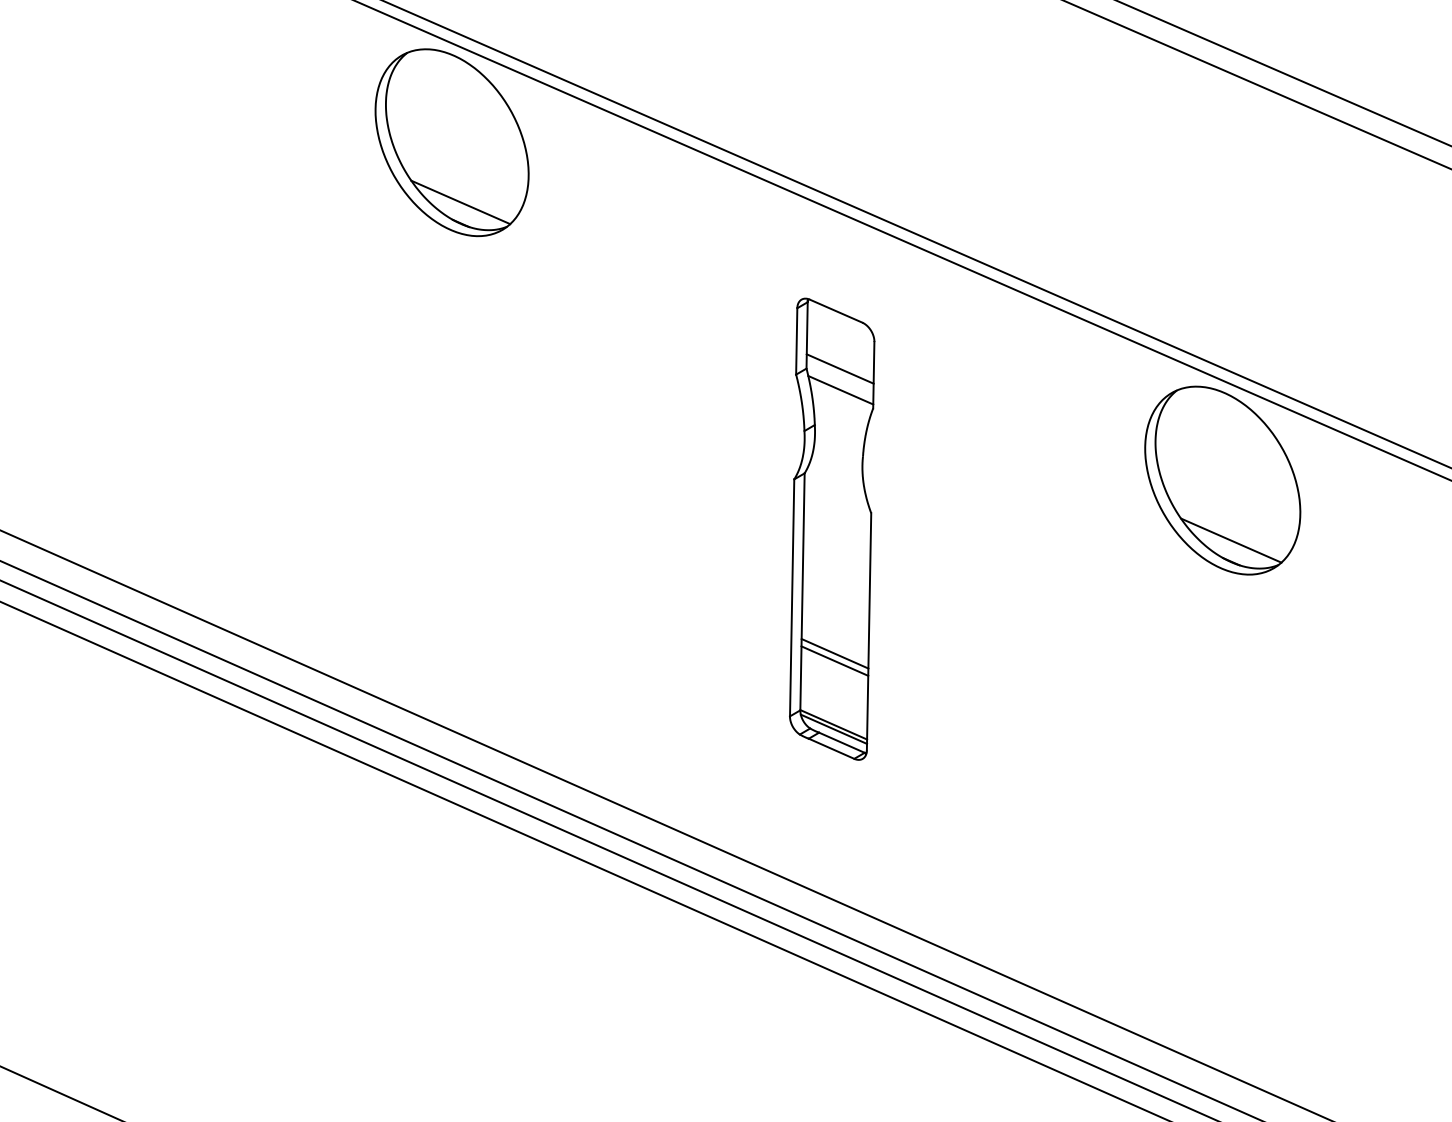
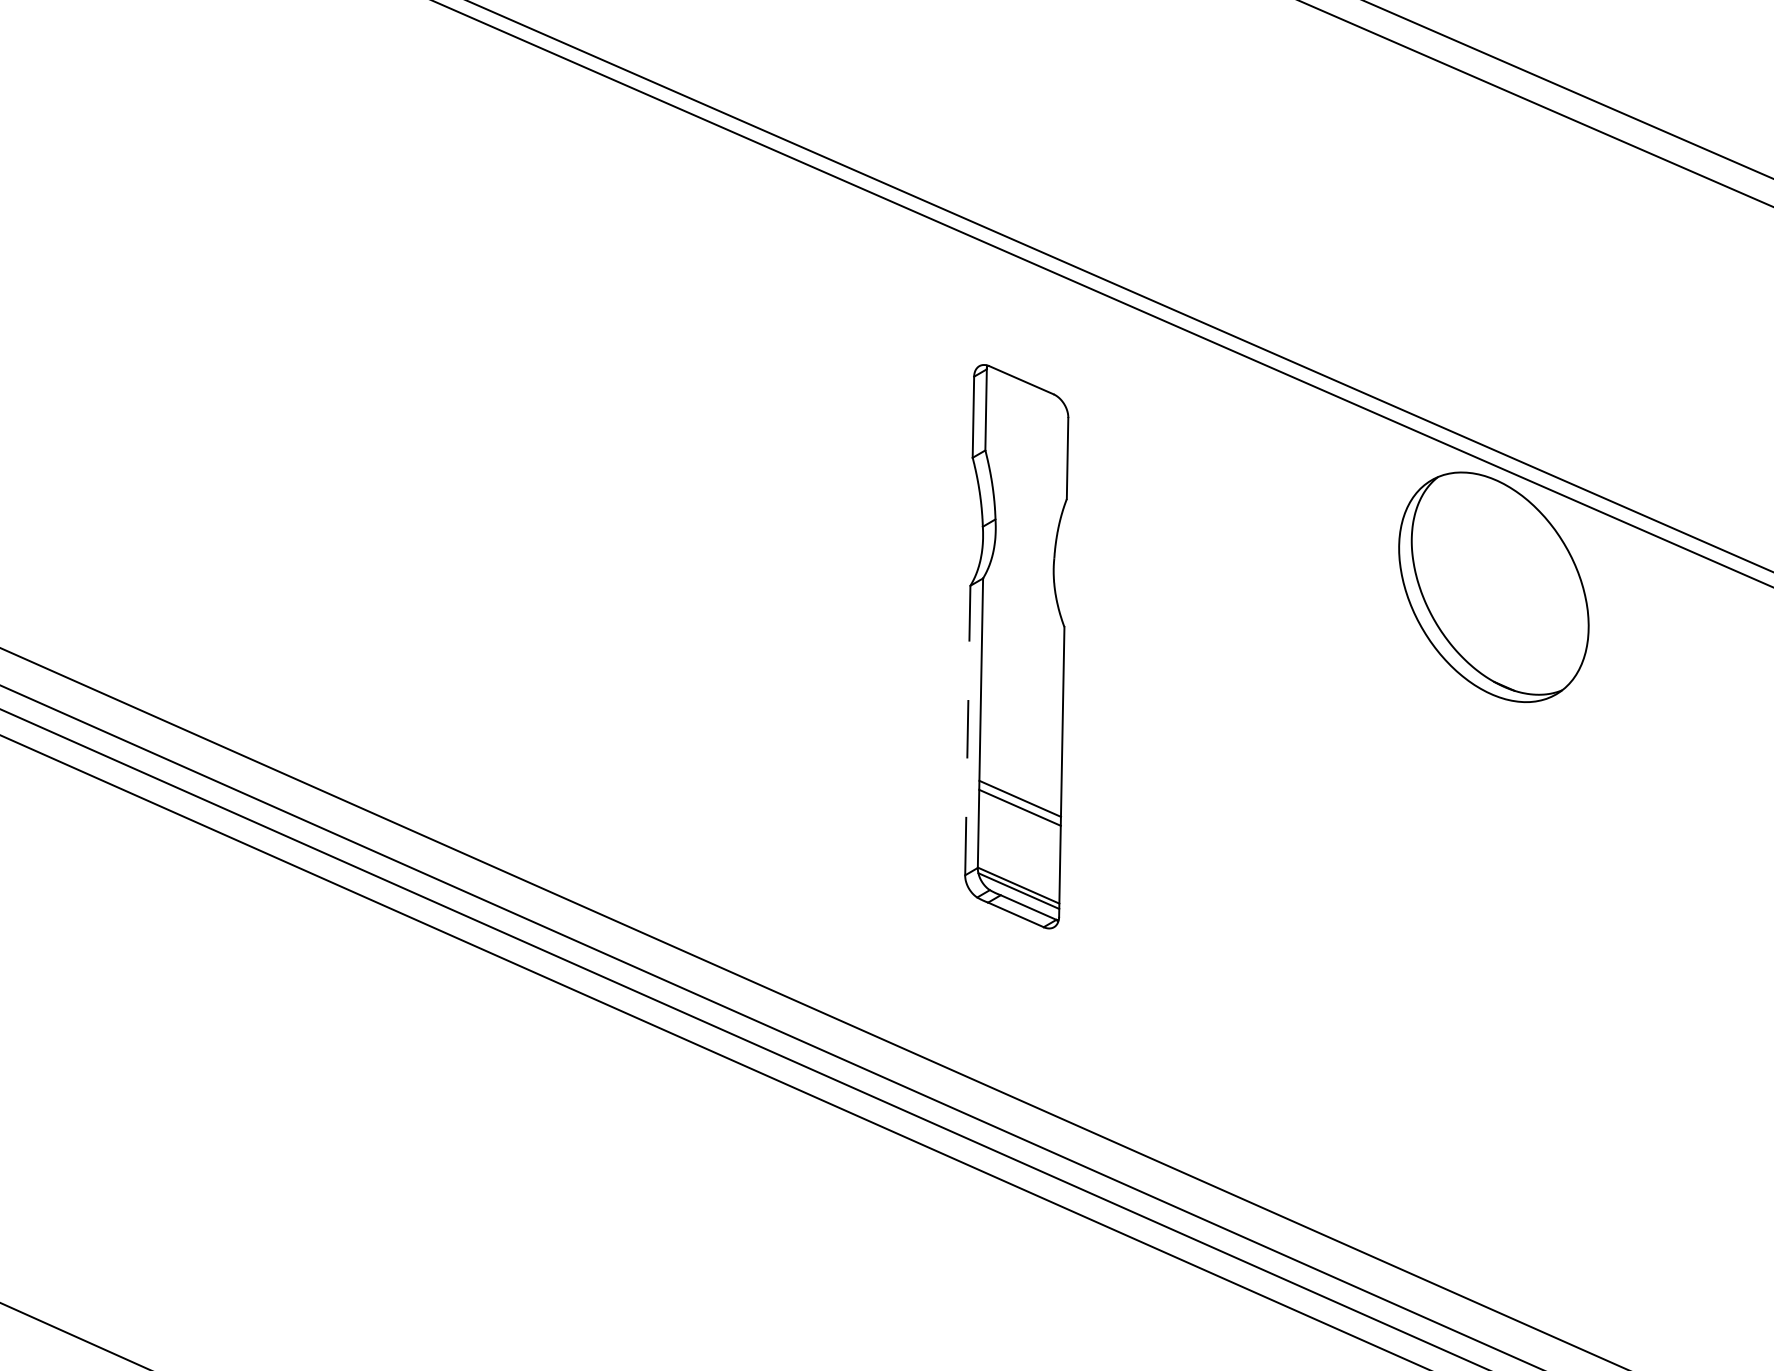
part: (451, 142) -> (551, 174), removed
line: (839, 368) -> (1025, 450), removed
line: (840, 389) -> (1026, 475), removed
line: (1231, 540) -> (1504, 660), removed
line: (792, 597) -> (968, 730), solid -> dashed

